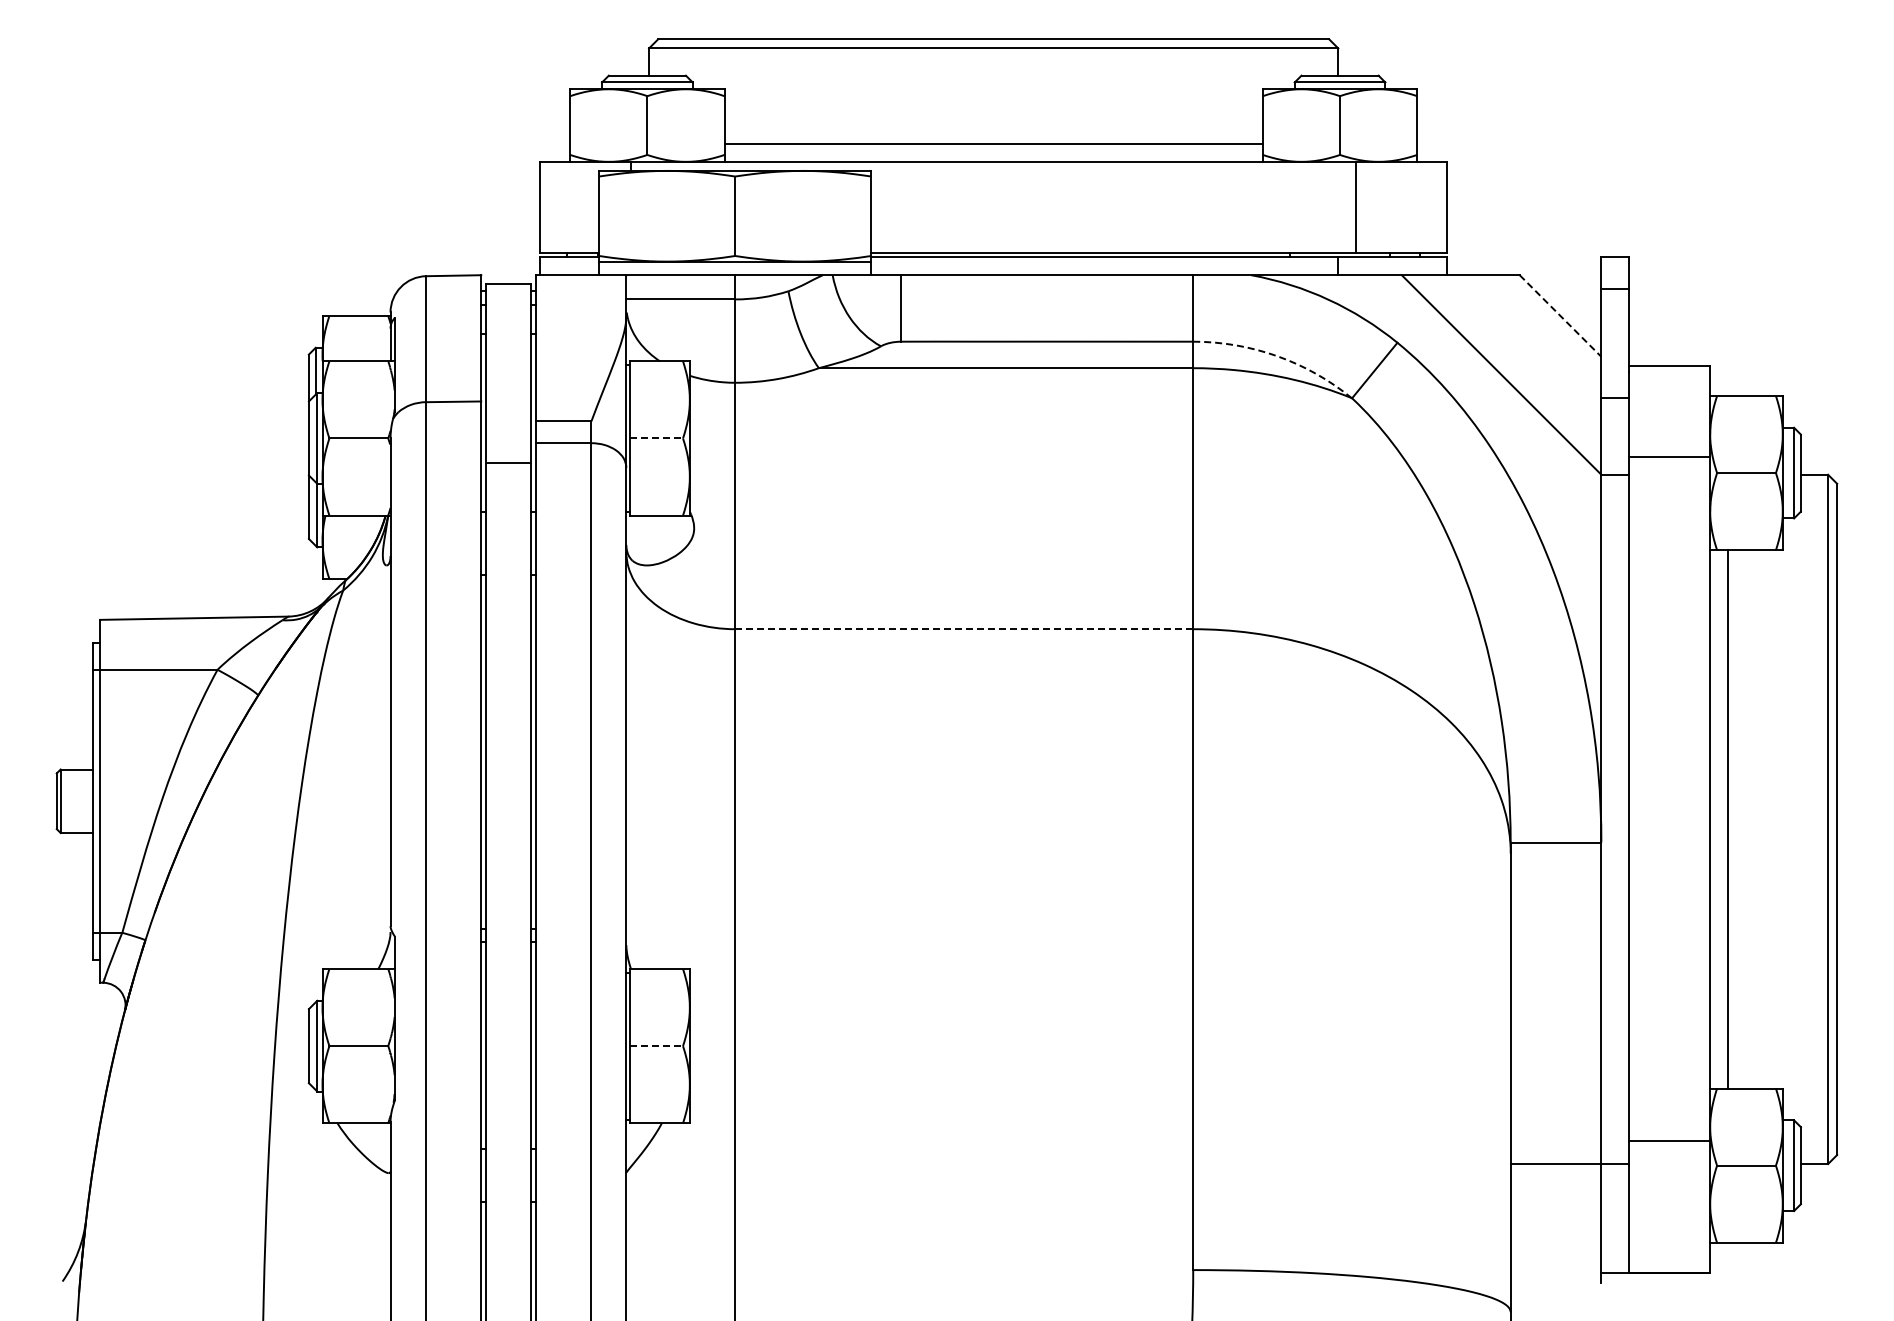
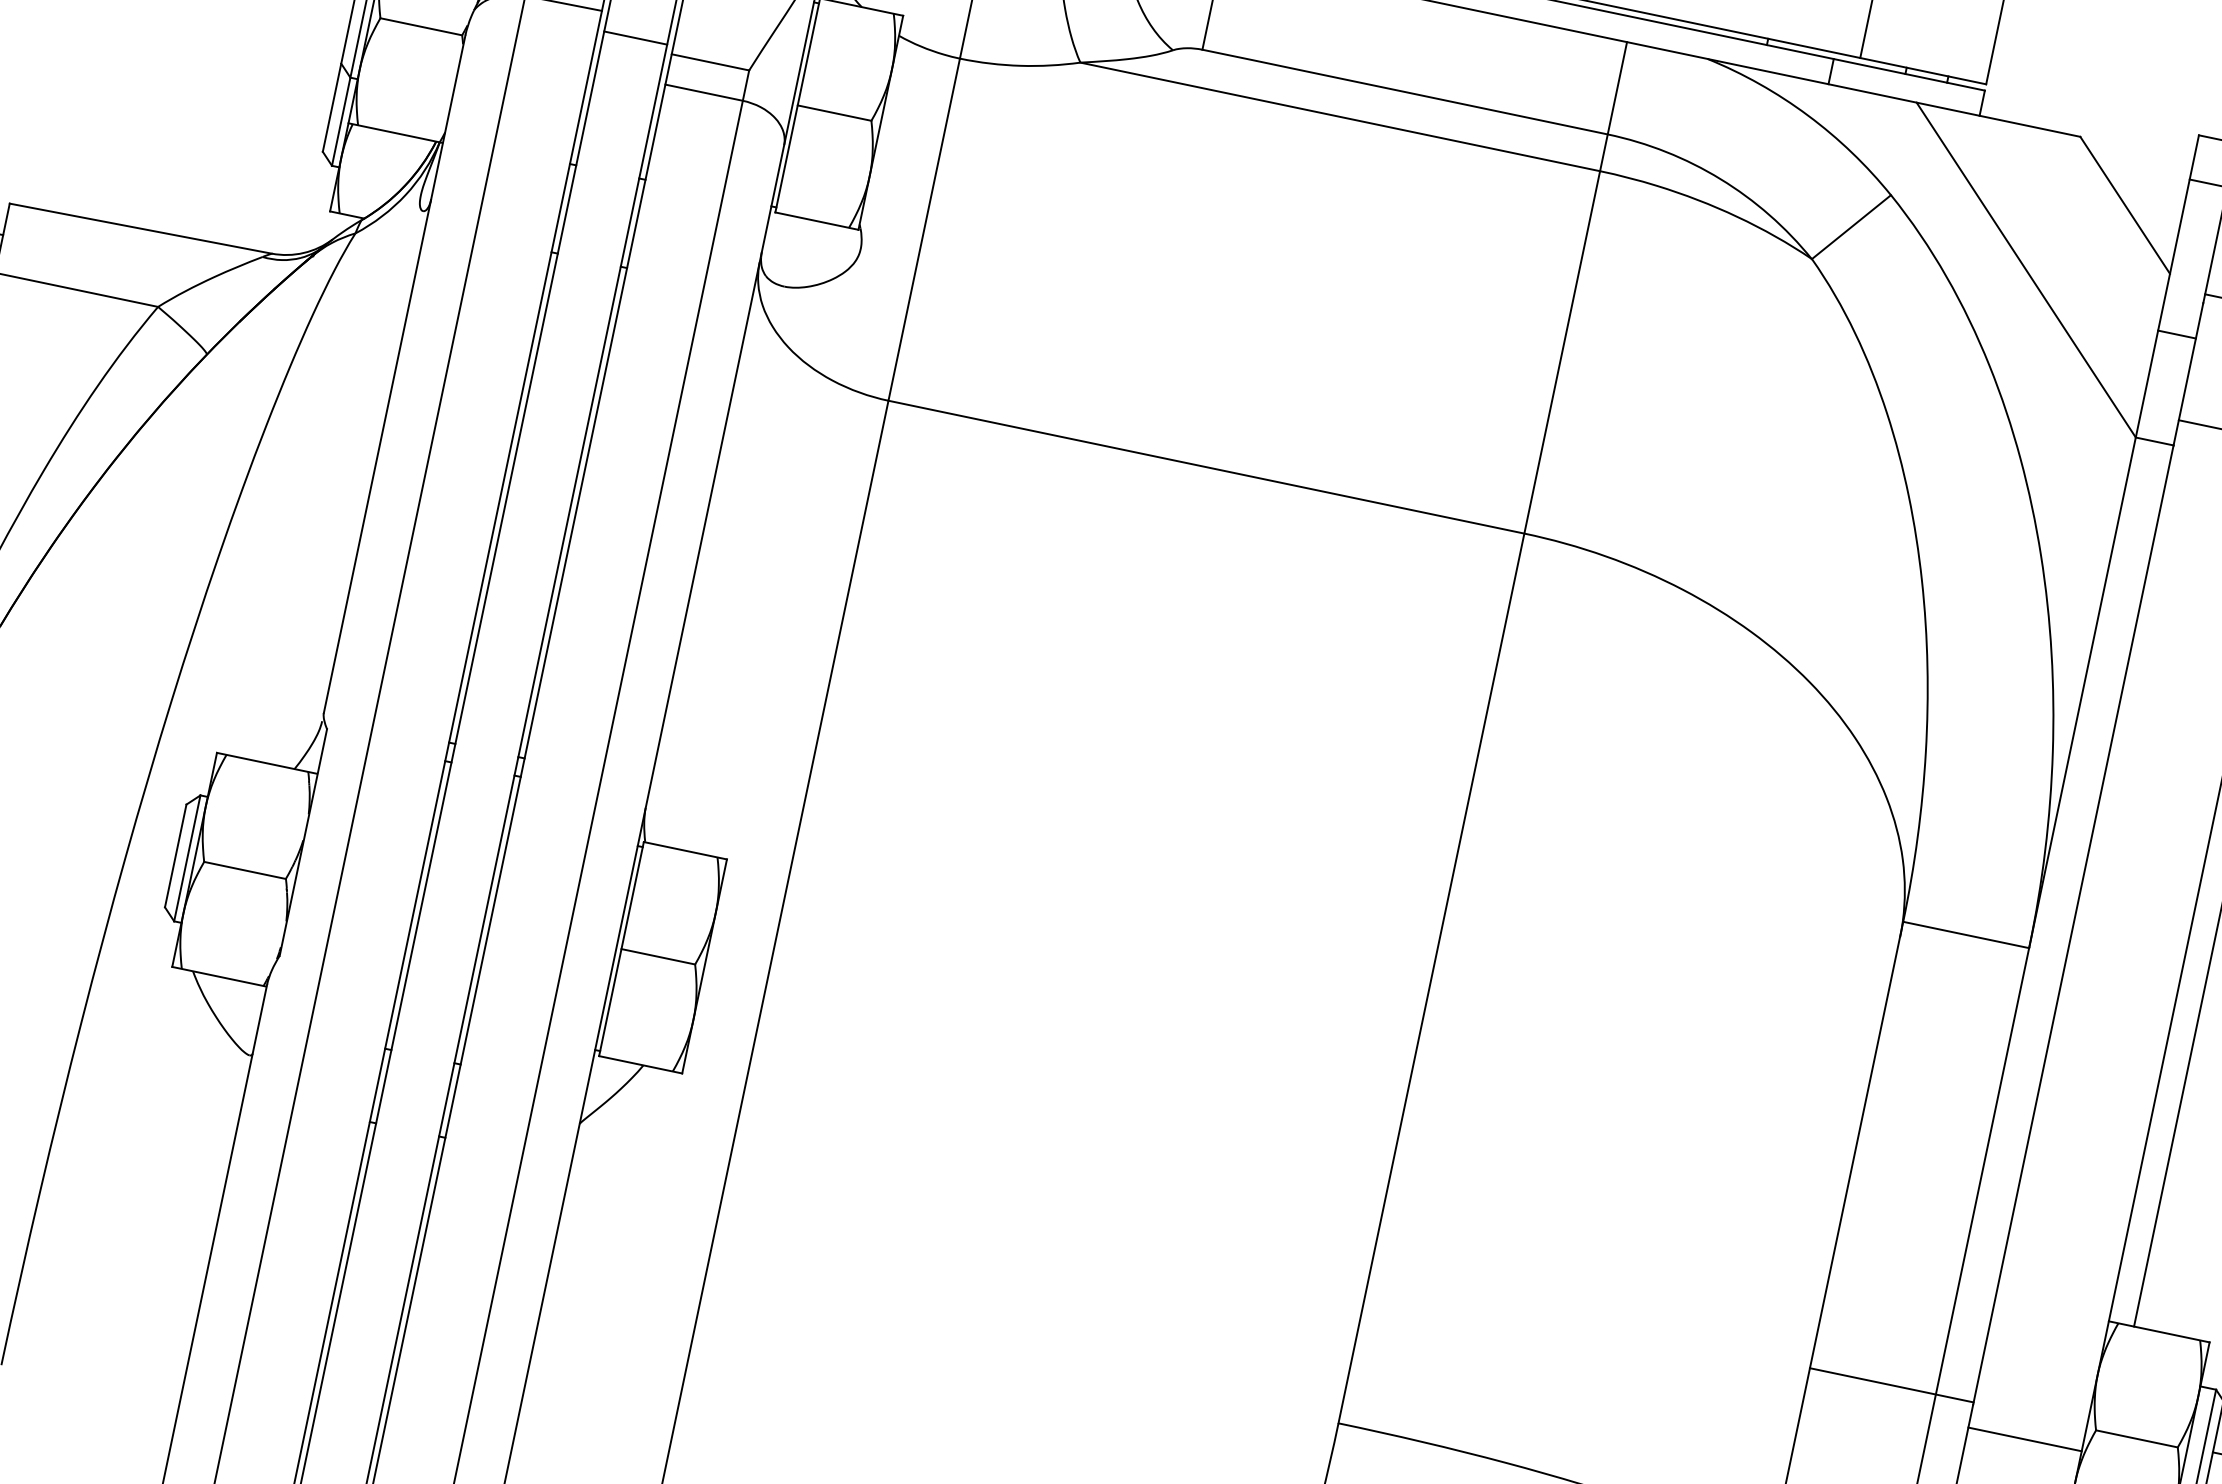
line: (1560, 316) -> (2124, 205), dashed -> solid
arc: (1277, 356) -> (1720, 179), dashed -> solid
line: (656, 438) -> (834, 113), dashed -> solid
line: (508, 463) -> (635, 38), moved
line: (964, 629) -> (1206, 467), dashed -> solid
line: (656, 1046) -> (658, 957), dashed -> solid
line: (1669, 1141) -> (2025, 1439), moved

